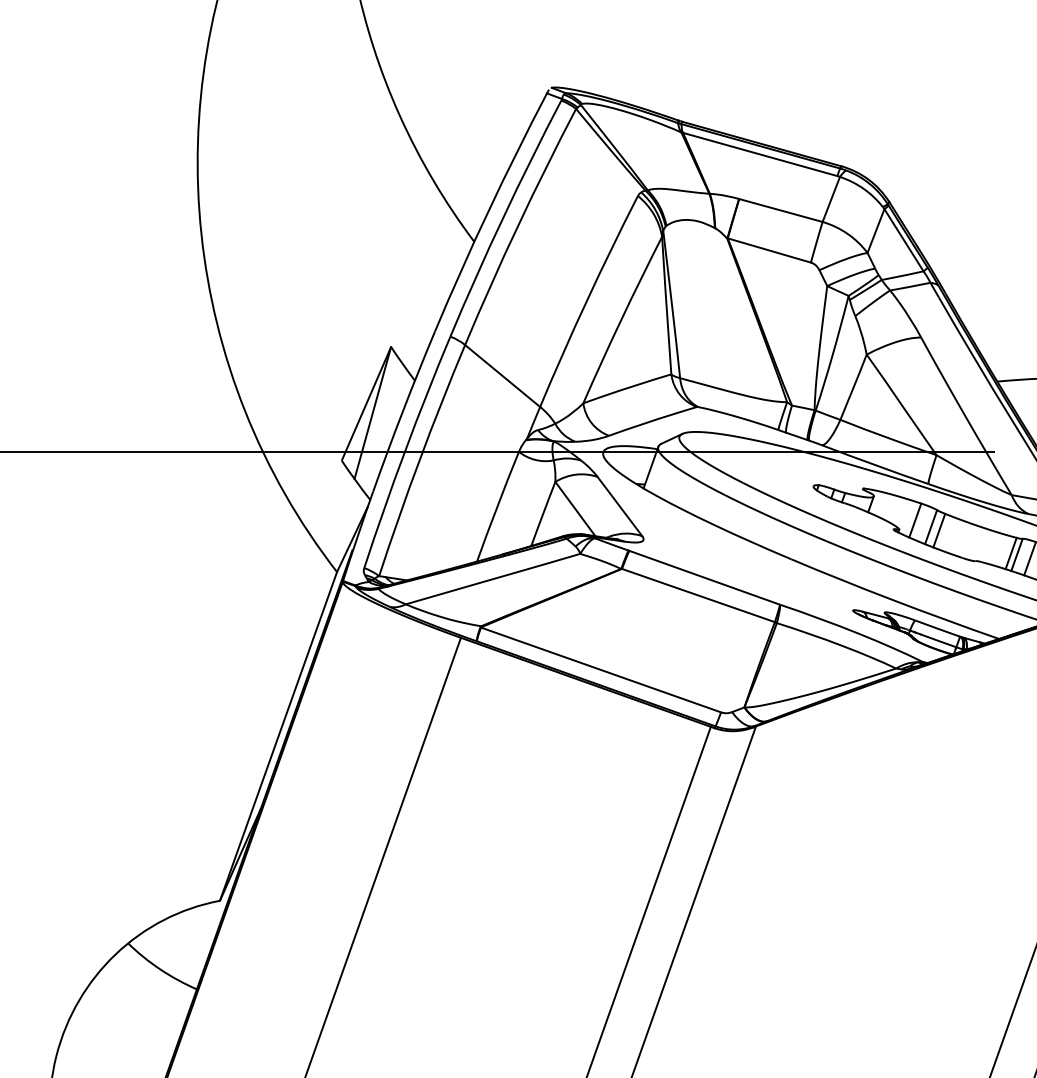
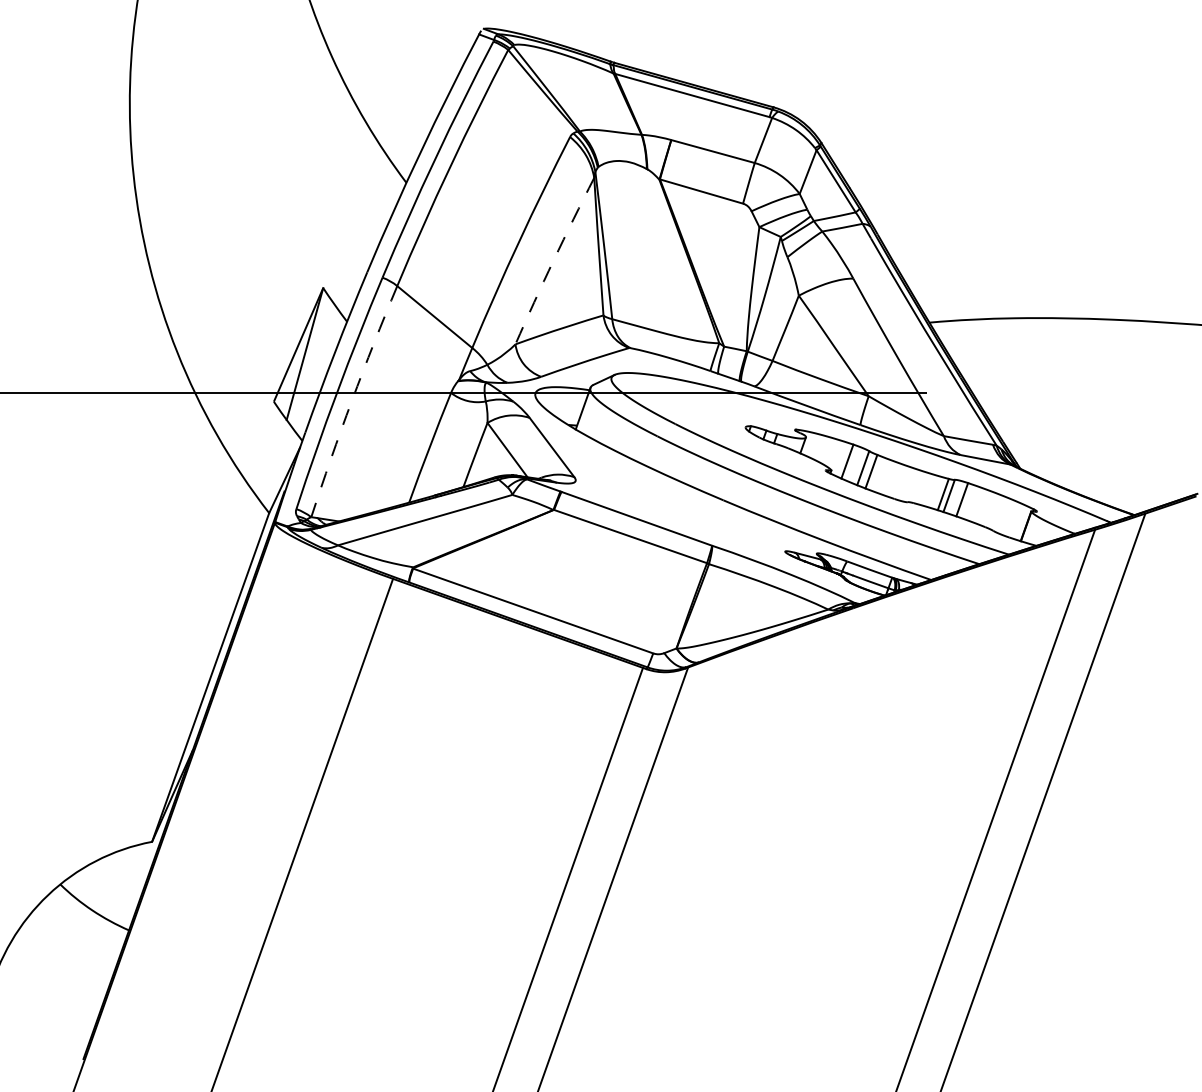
arc: (621, 319) -> (553, 260), solid -> dashed
arc: (419, 459) -> (351, 400), solid -> dashed

